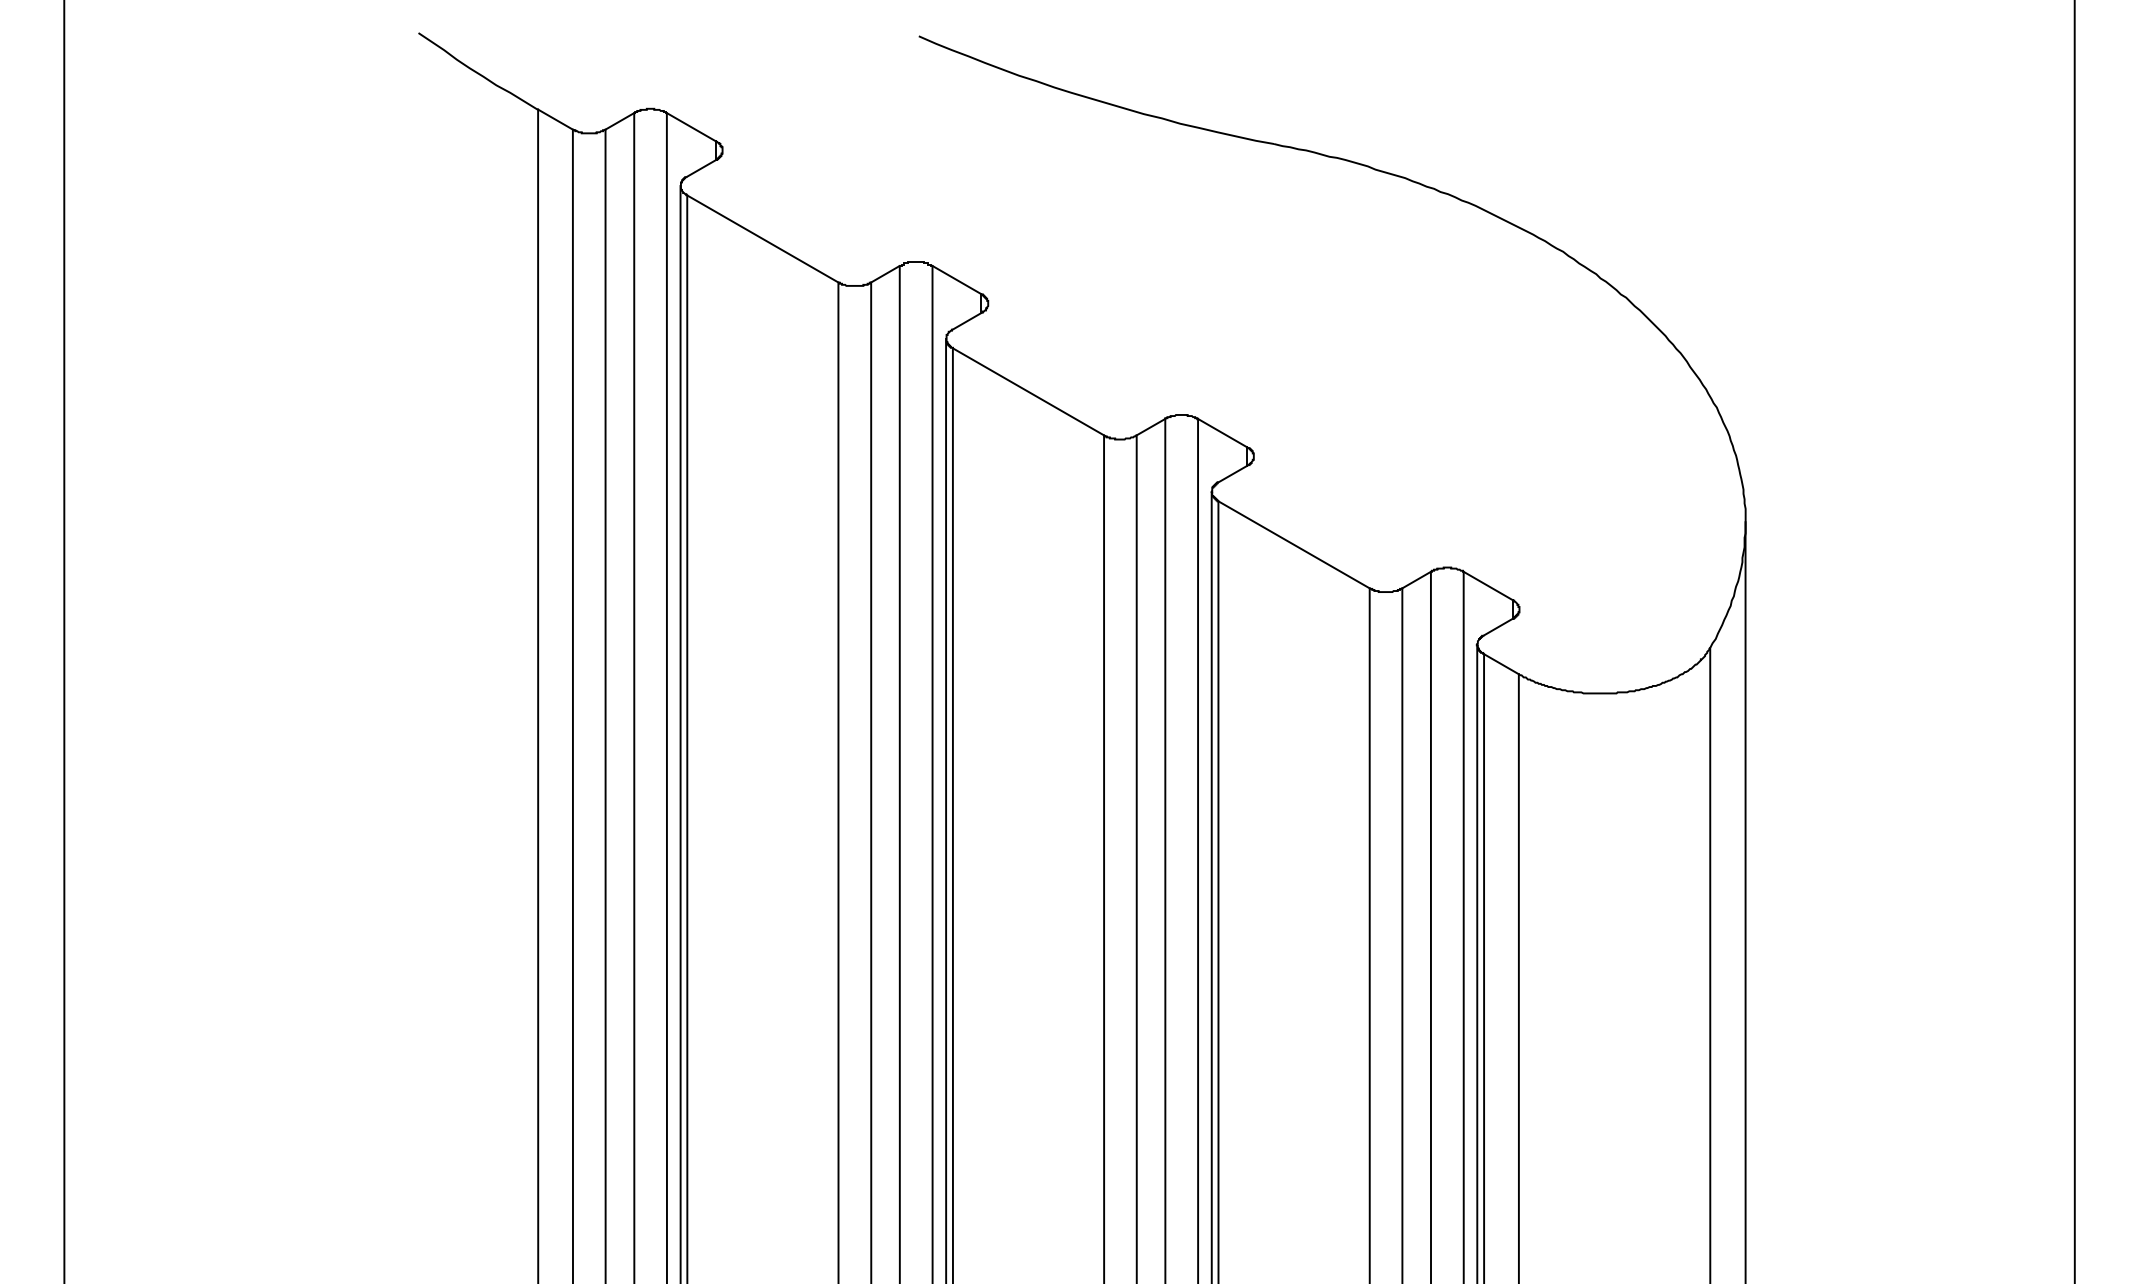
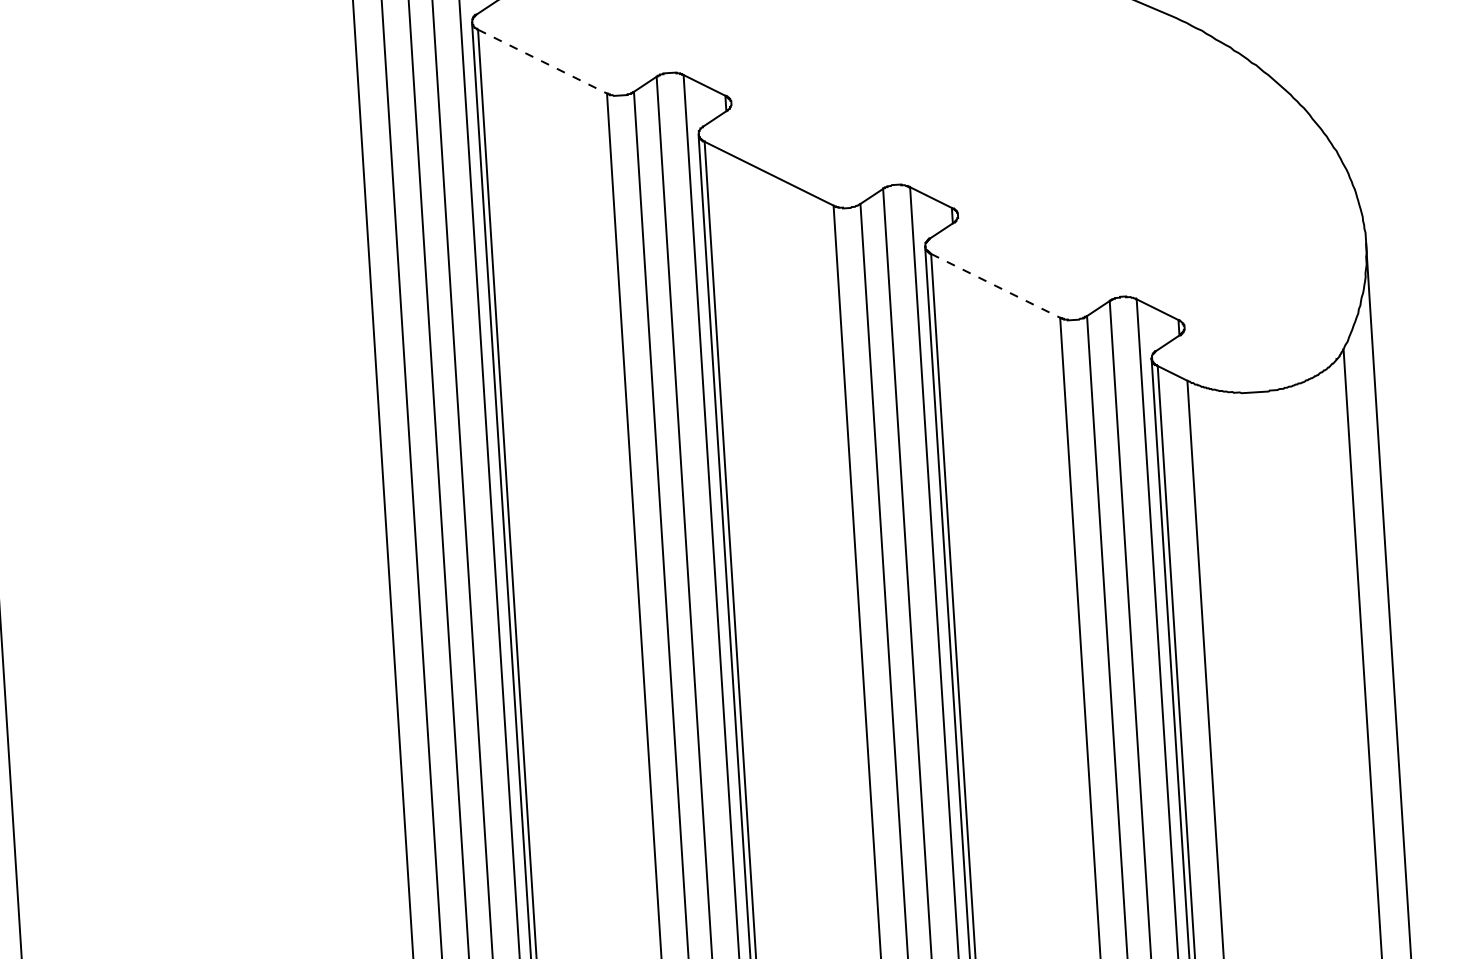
line: (763, 239) -> (543, 62), solid -> dashed
line: (1294, 545) -> (996, 286), solid -> dashed

